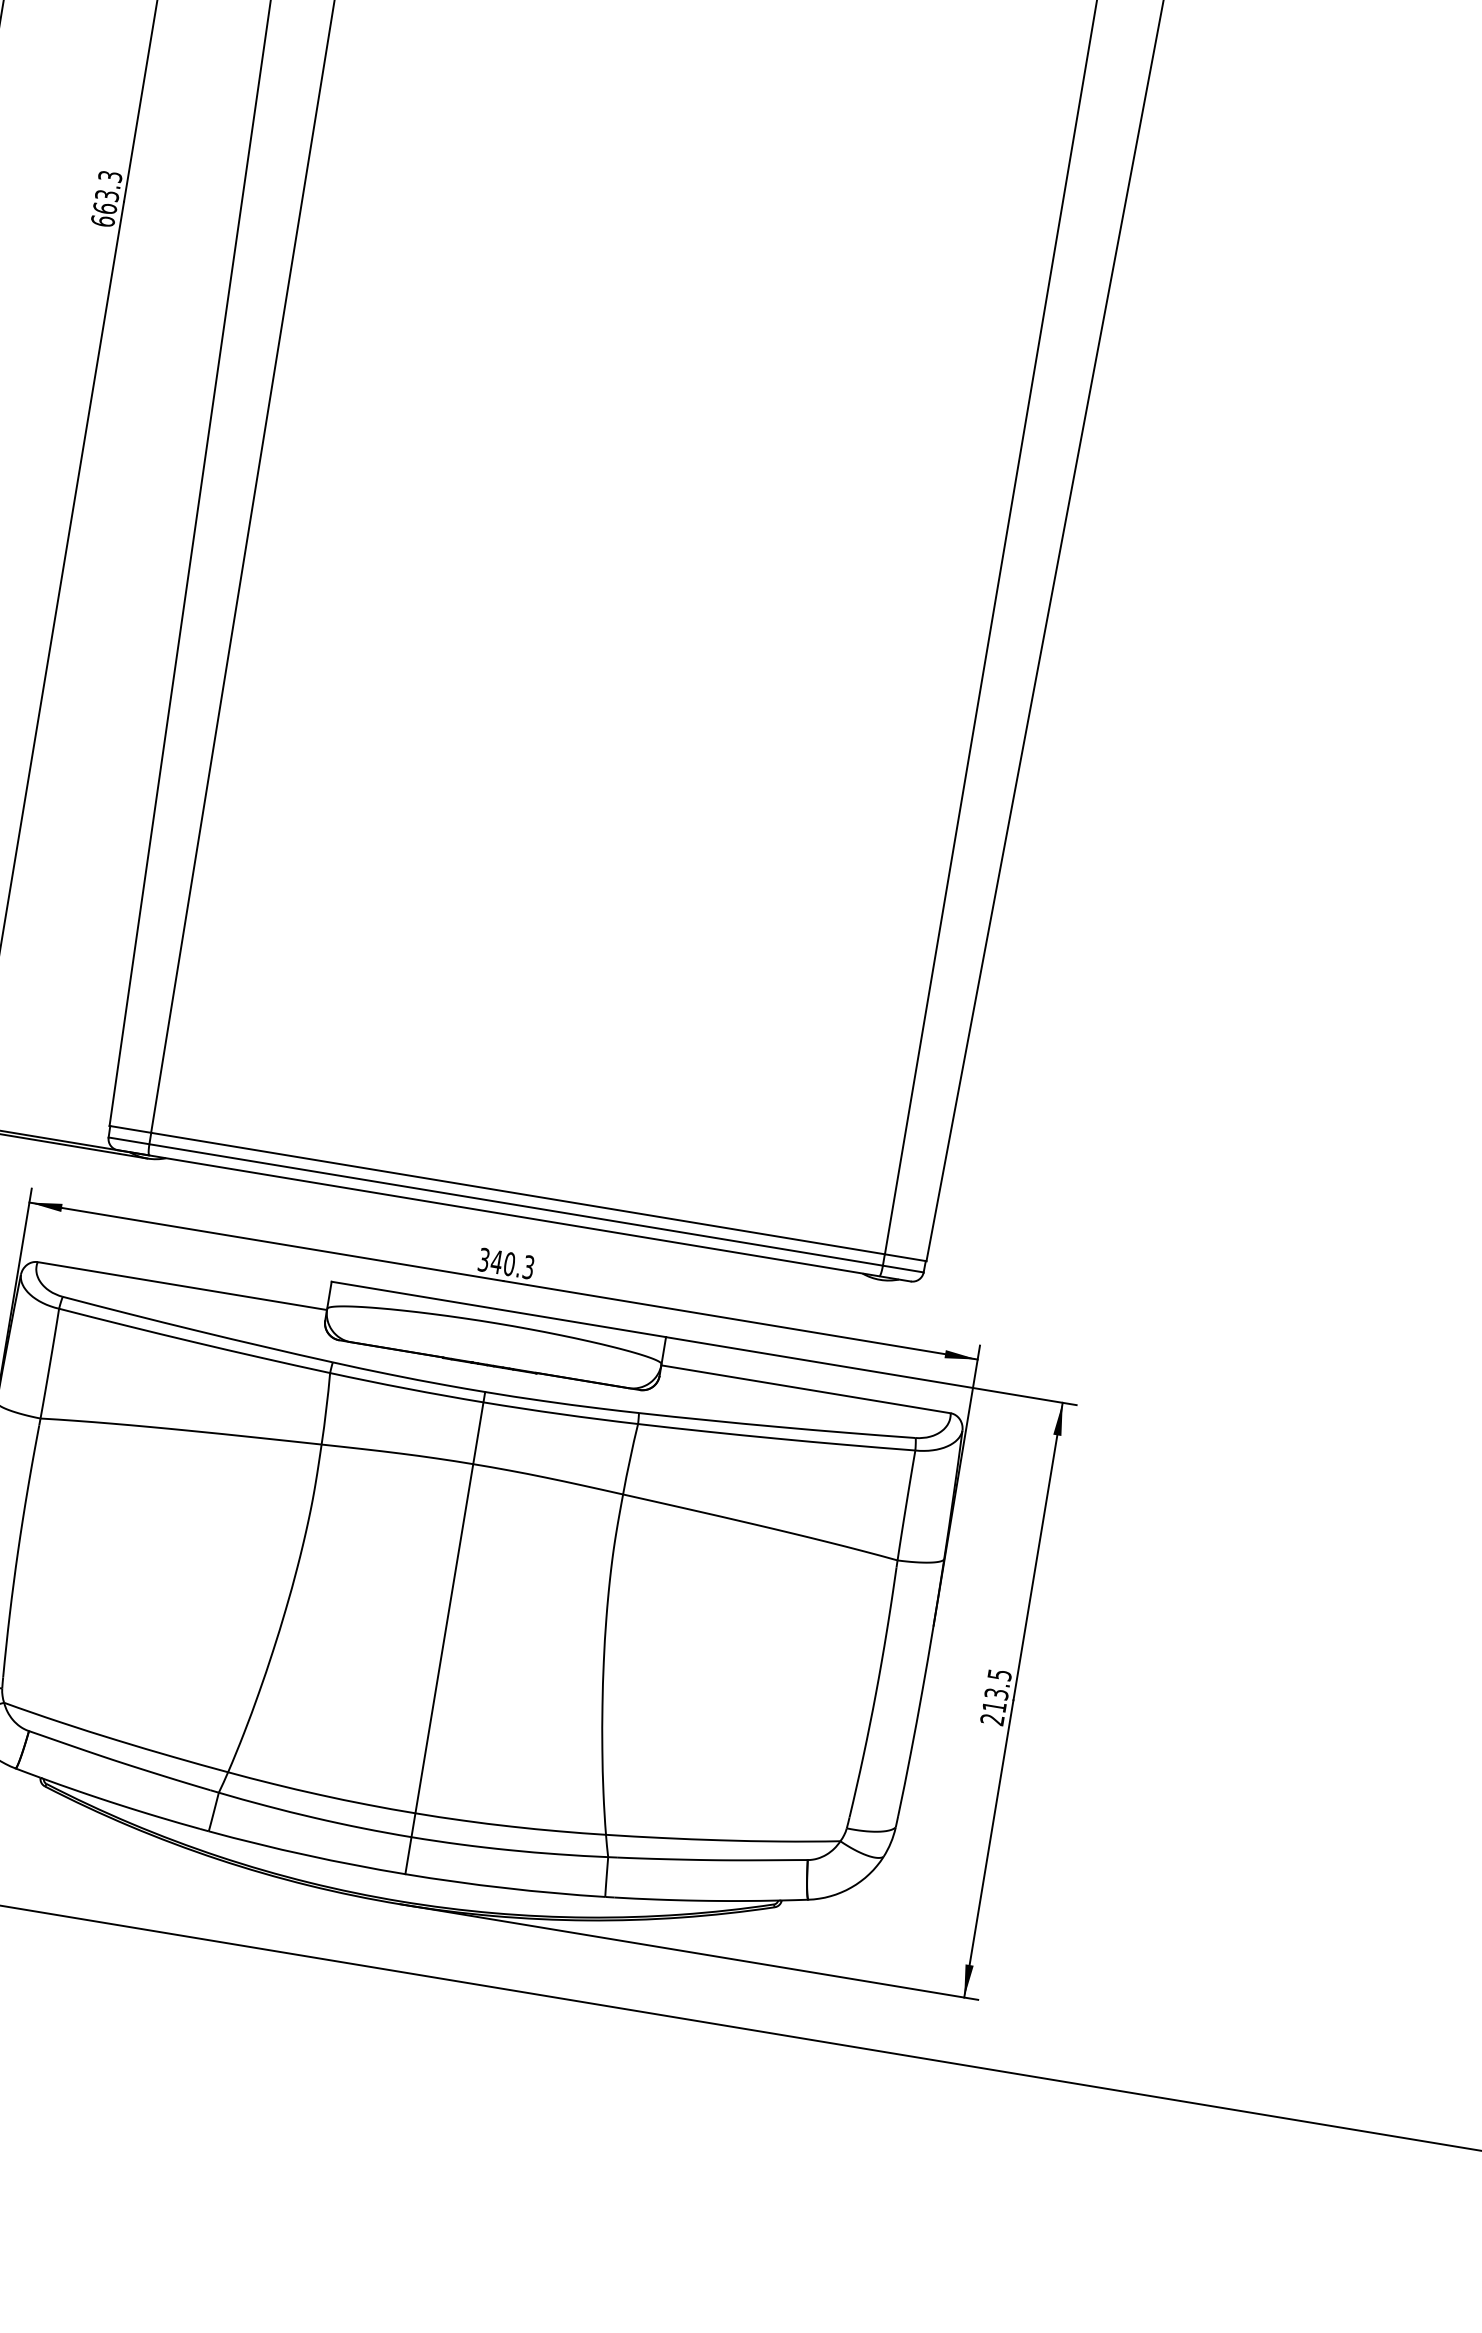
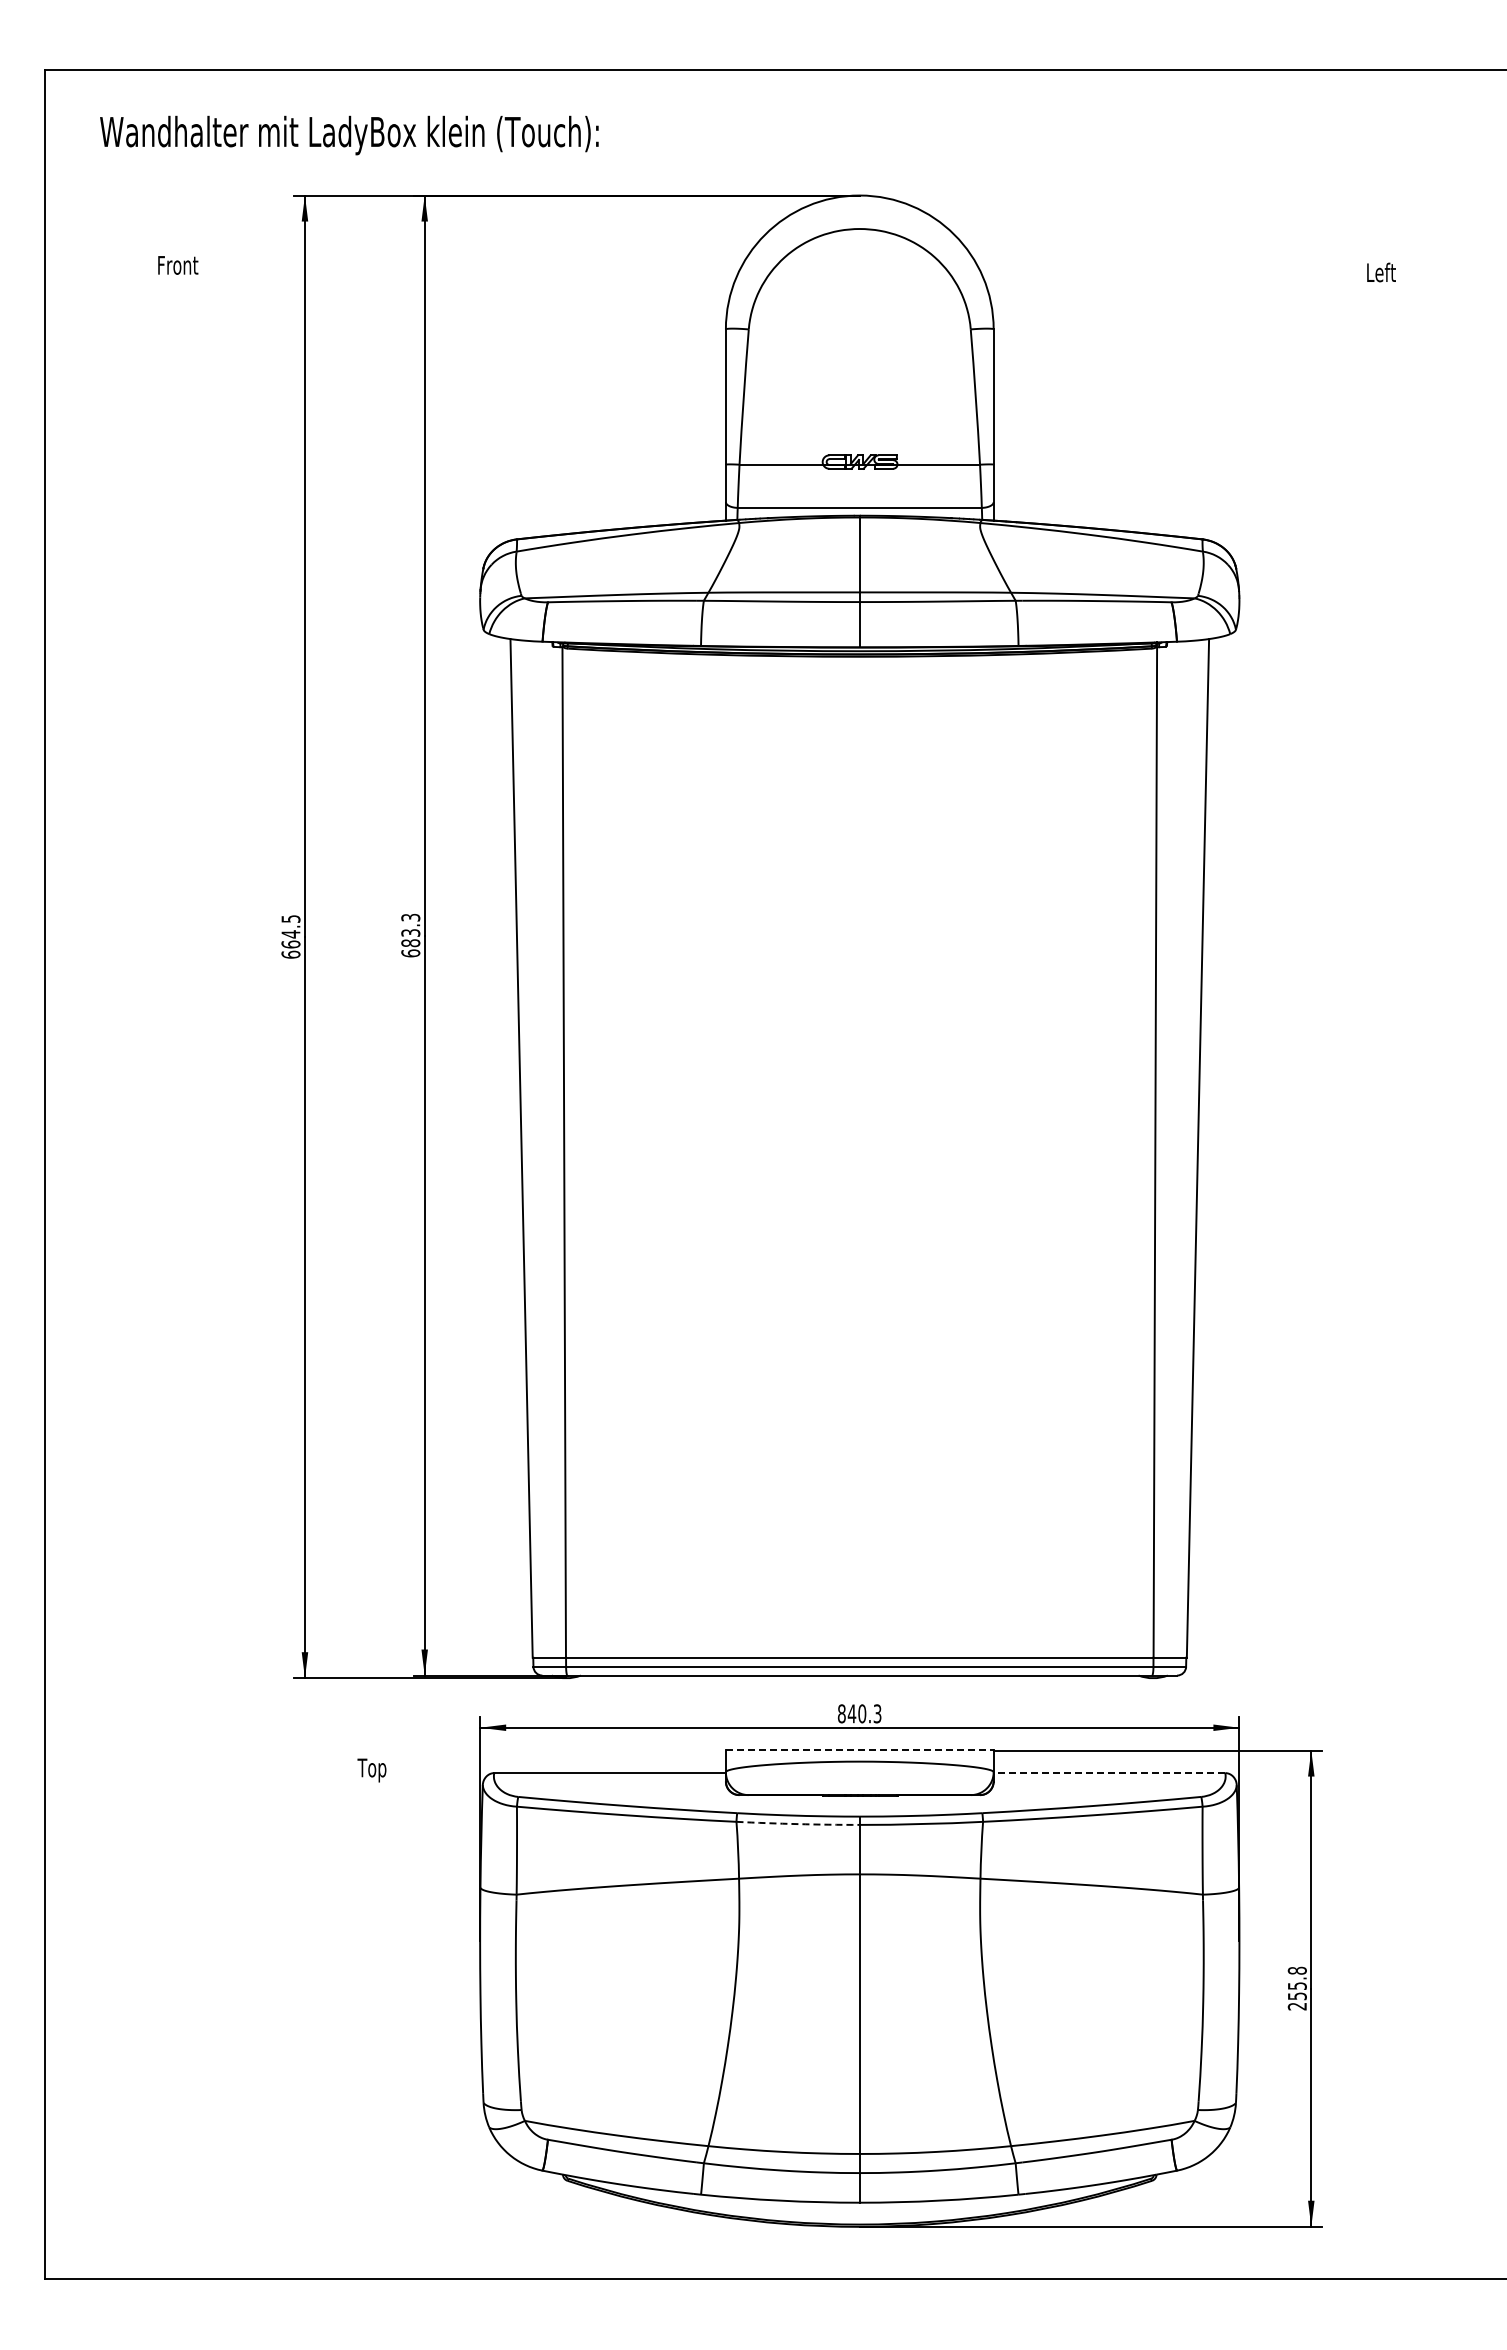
text: (104, 208) -> (410, 943), 663.3 -> 683.3
text: (483, 1259) -> (841, 1713), 340.3 -> 840.3
line: (498, 1309) -> (859, 1750), solid -> dashed
arc: (407, 1389) -> (798, 1824), solid -> dashed
line: (805, 1389) -> (1109, 1773), solid -> dashed
text: (996, 1690) -> (1296, 1983), 213.5 -> 255.8

